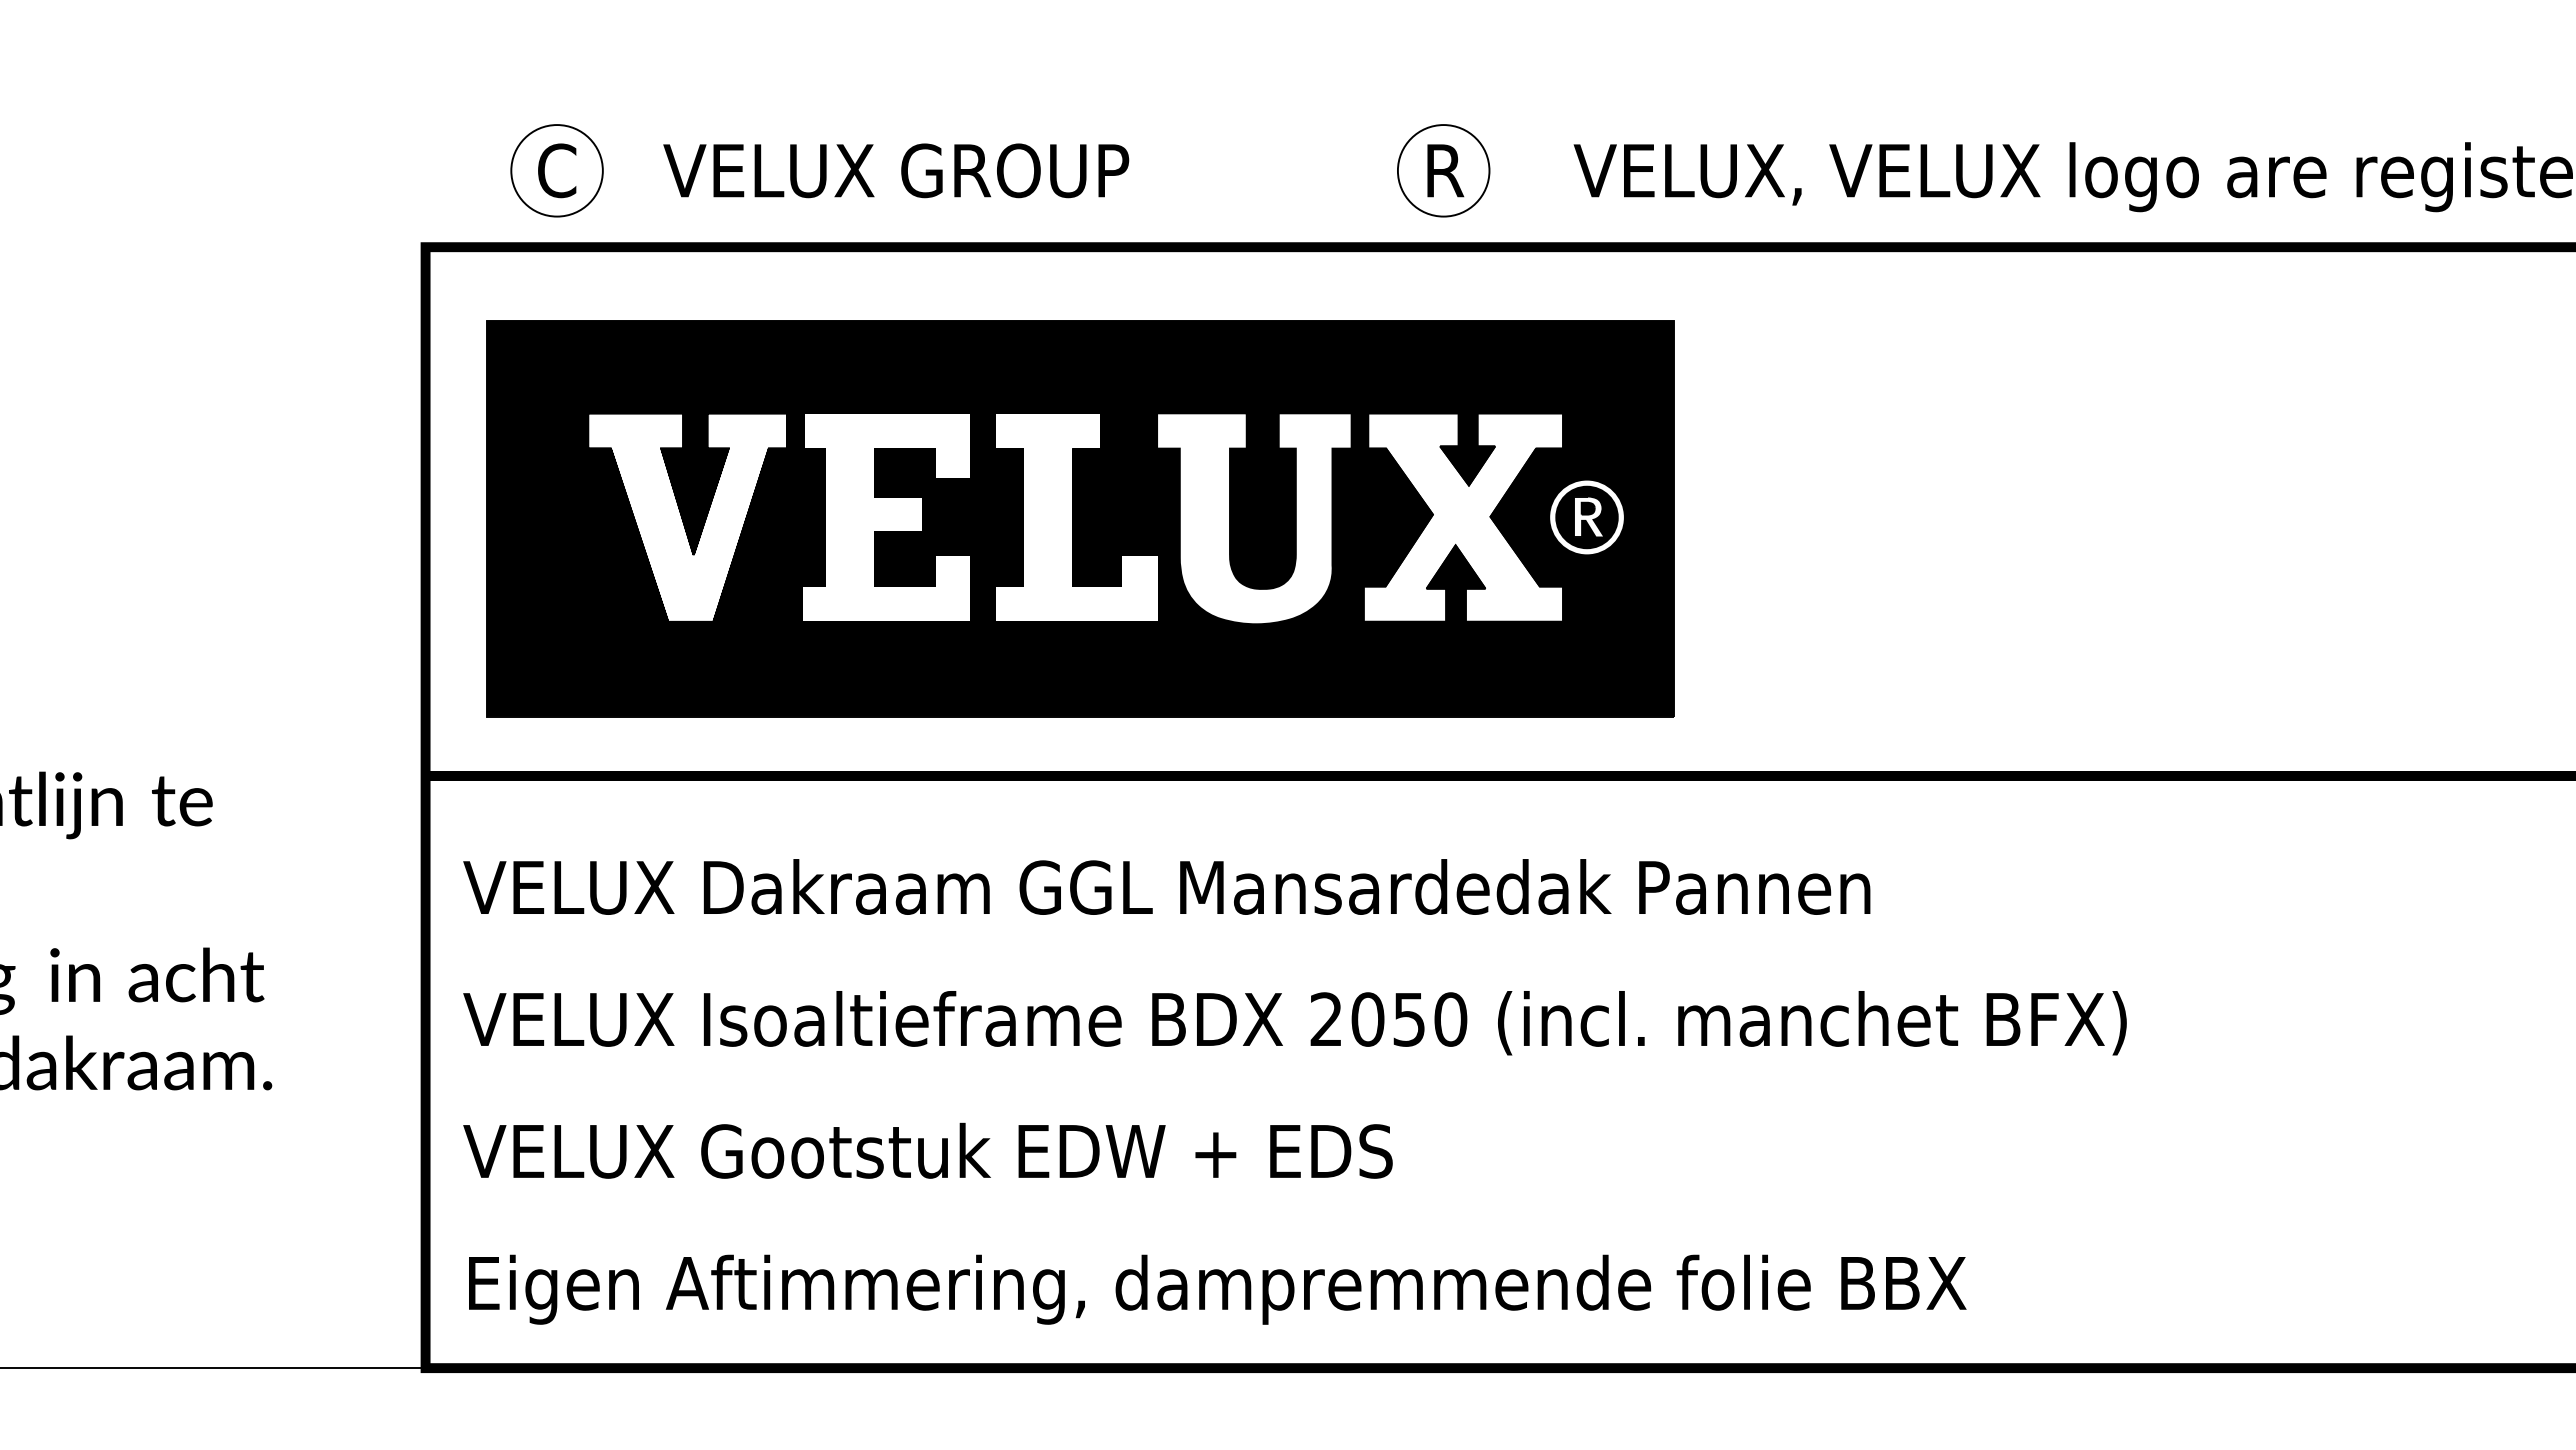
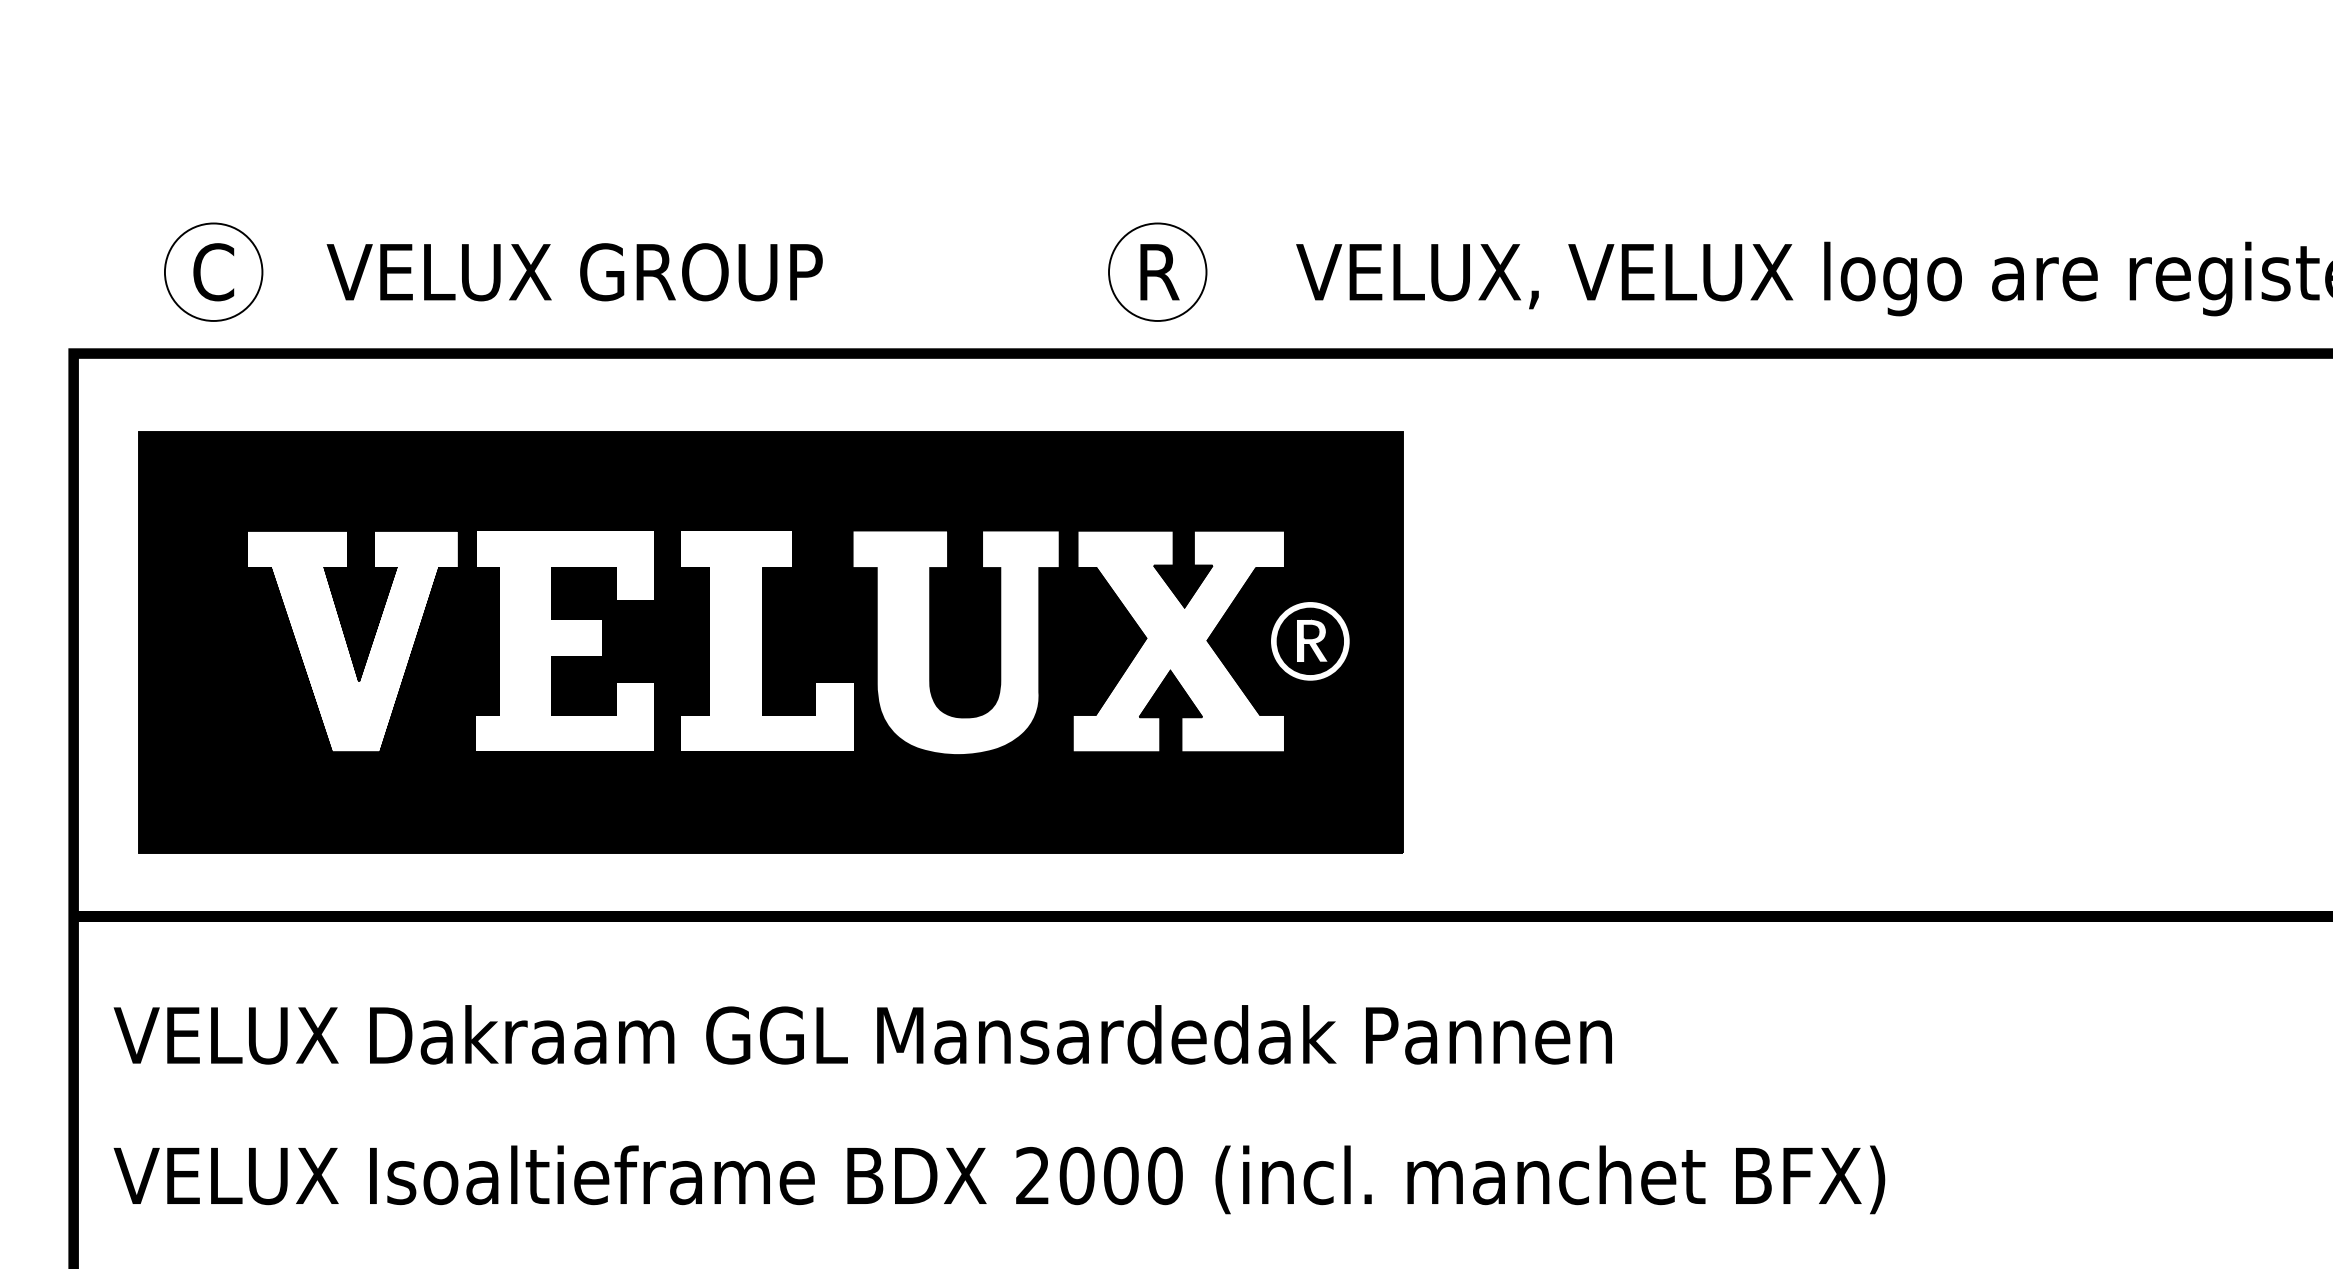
text: (1409, 1019) -> (1121, 1175), 2050 -> 2000

